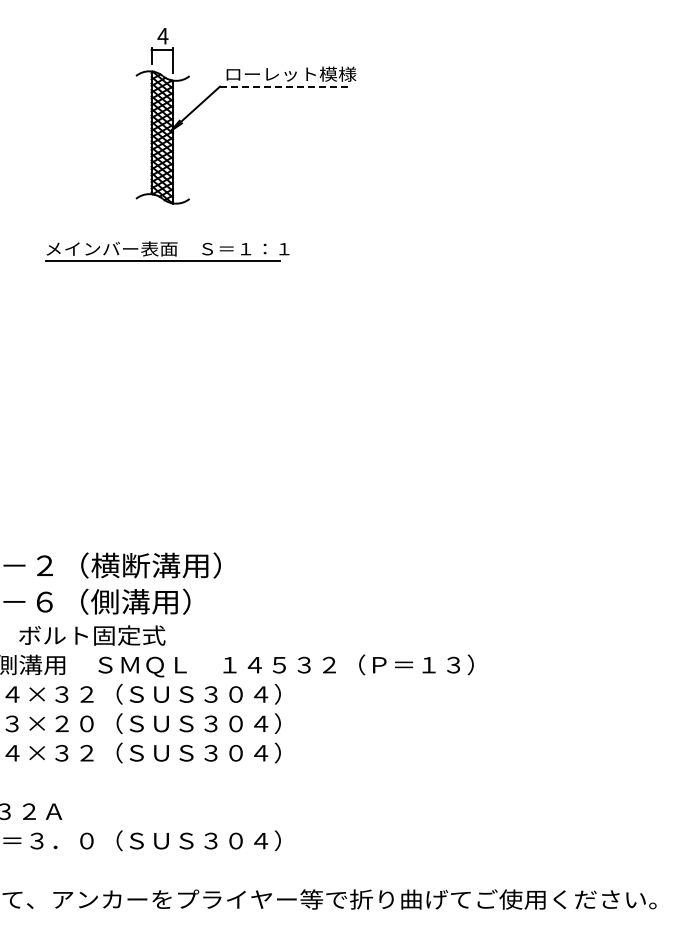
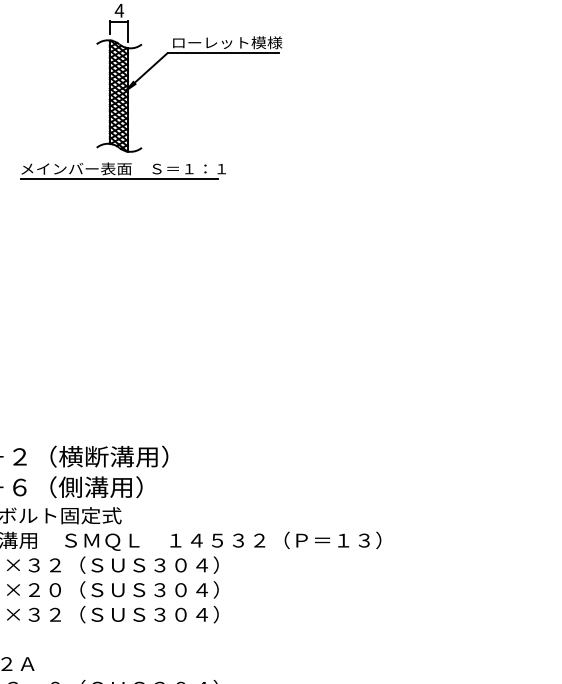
line: (286, 86) -> (223, 53), dashed -> solid
part: (167, 251) -> (123, 171), moved

